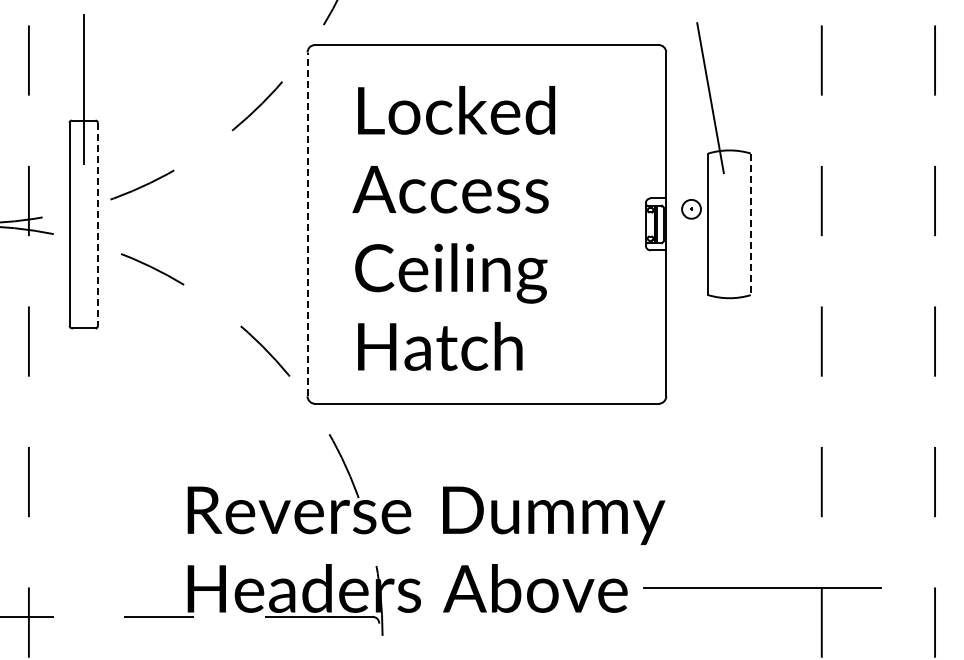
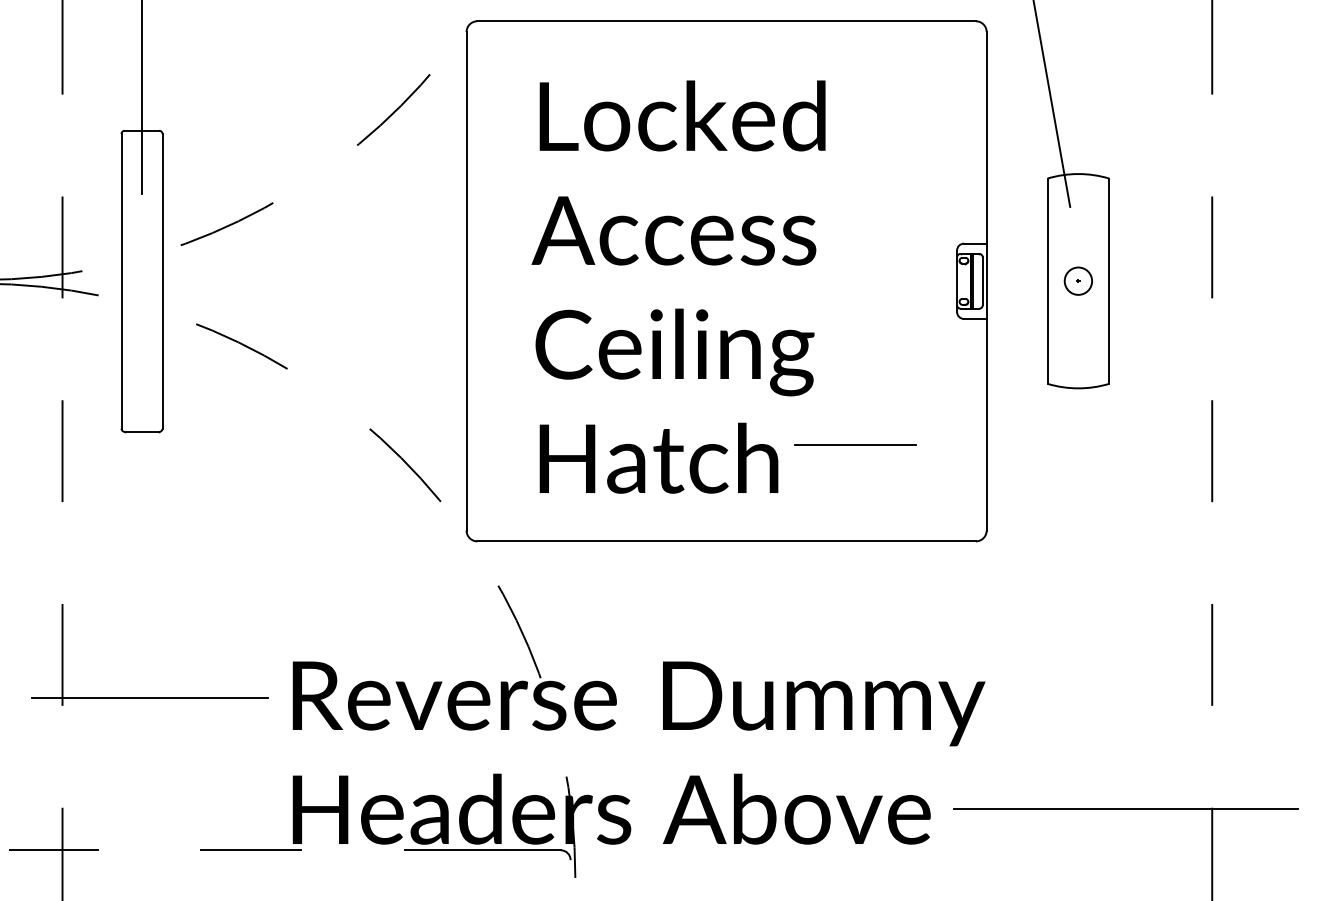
part: (691, 209) -> (1078, 281), moved
line: (97, 224) -> (161, 281), dashed -> solid
line: (307, 224) -> (466, 281), dashed -> solid
line: (750, 224) -> (1108, 281), dashed -> solid
line: (575, 337) -> (855, 445), added
line: (89, 511) -> (150, 697), added

